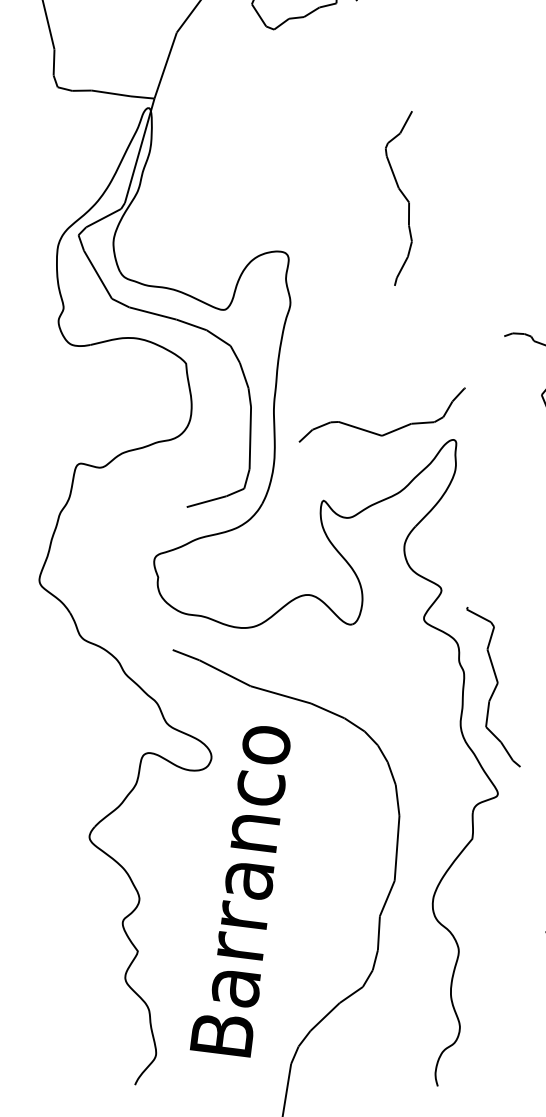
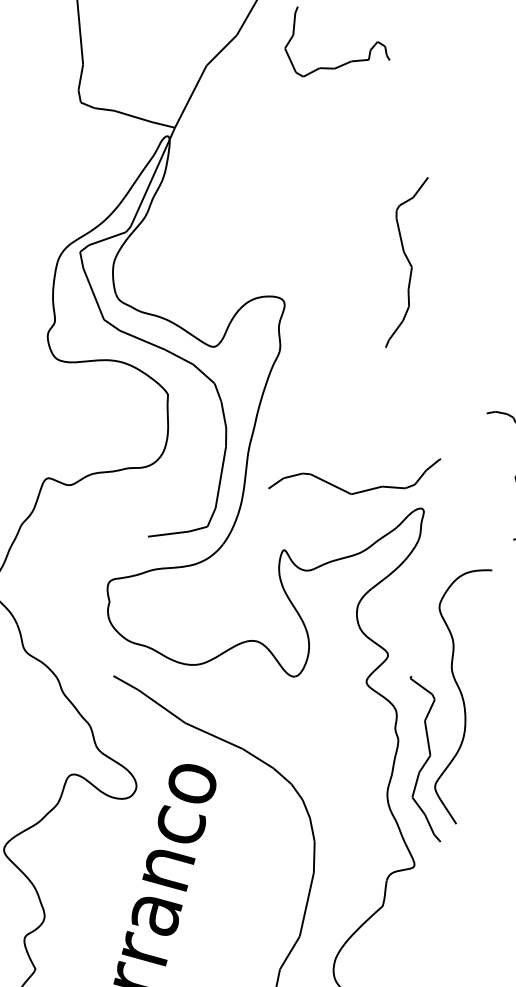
curve: (516, 614) -> (458, 690), added

